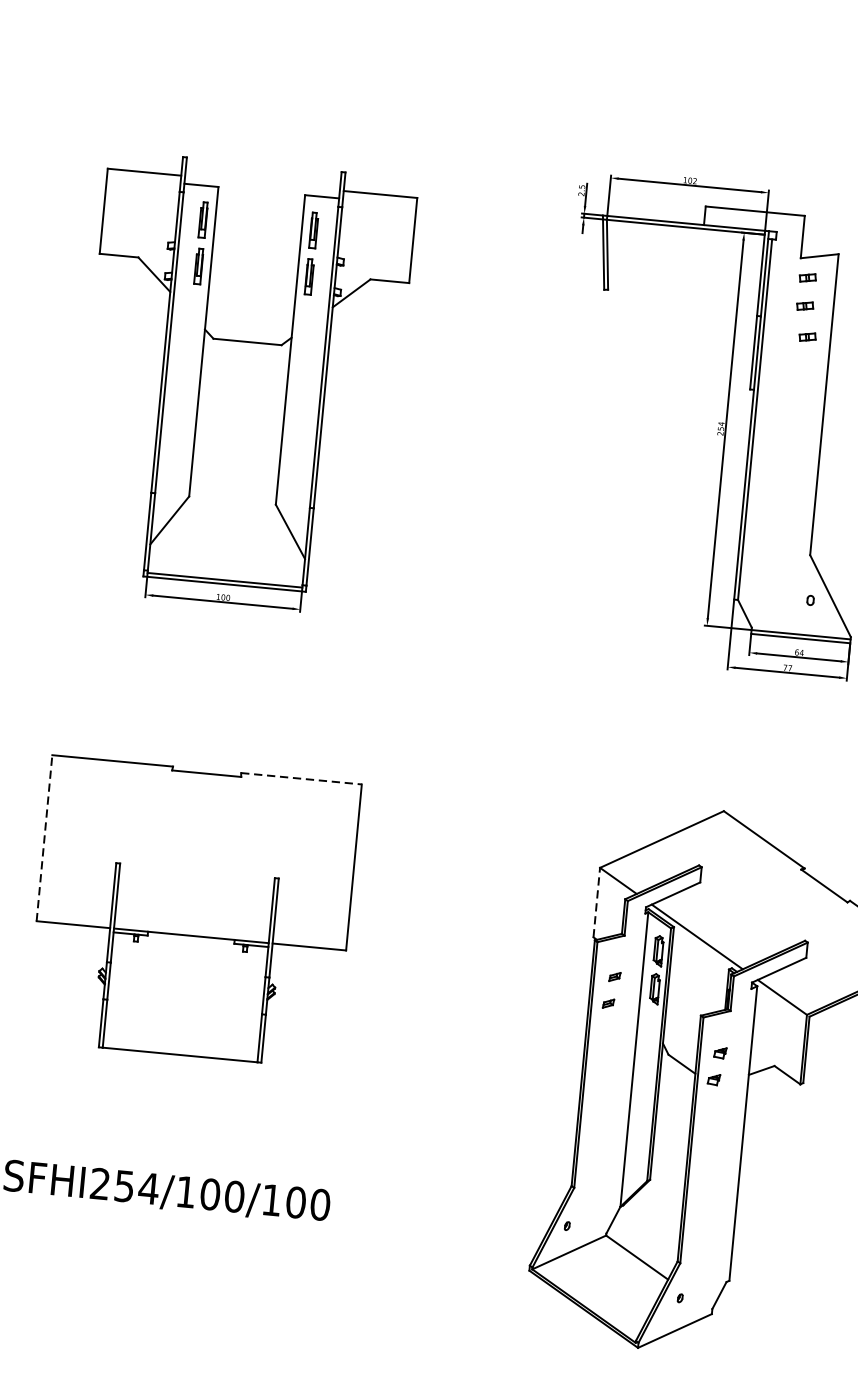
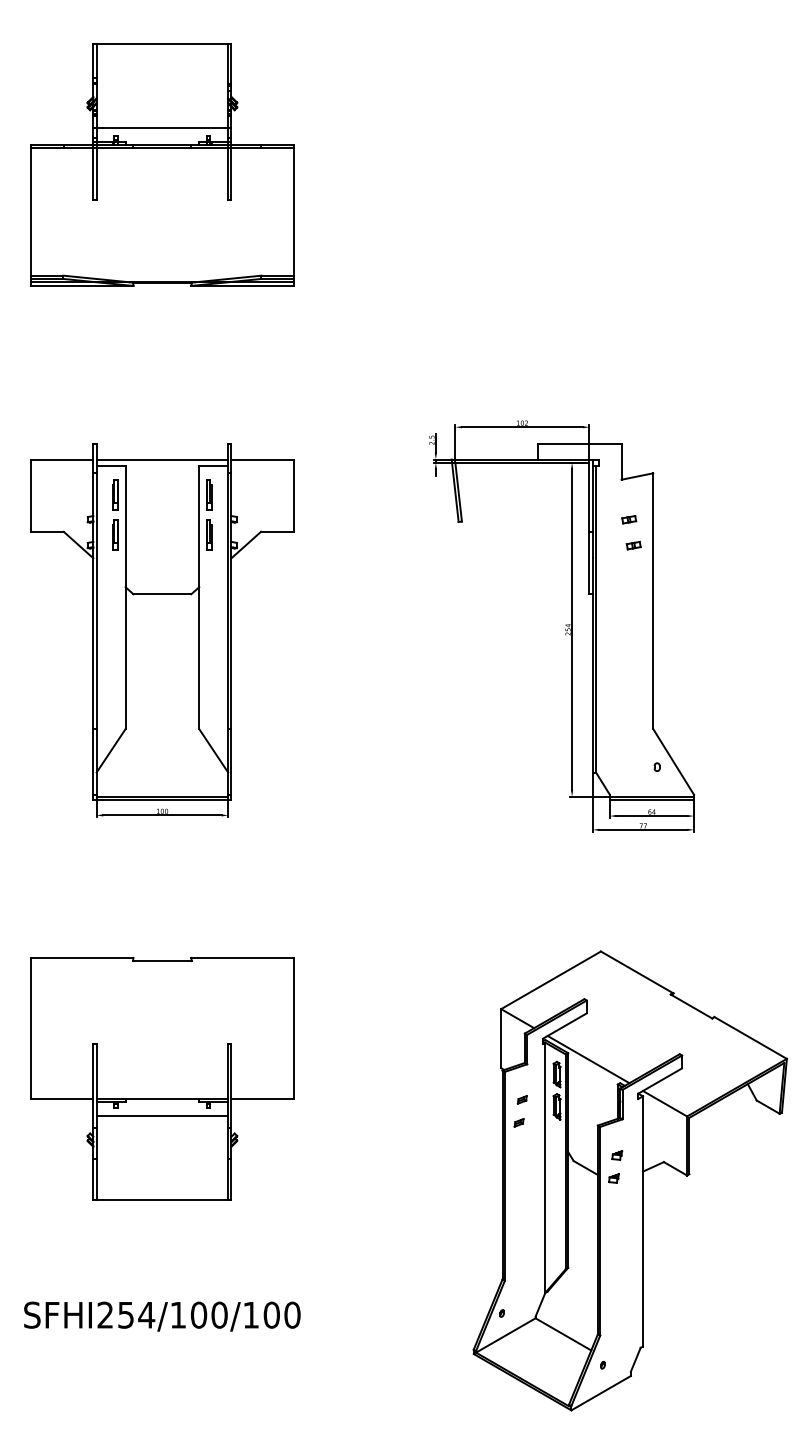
line: (262, 183) -> (162, 459), added
part: (808, 277) -> (629, 495), removed
line: (302, 778) -> (243, 957), dashed -> solid
line: (43, 838) -> (30, 1028), dashed -> solid
line: (597, 902) -> (501, 1038), dashed -> solid
line: (189, 956) -> (162, 1116), added

